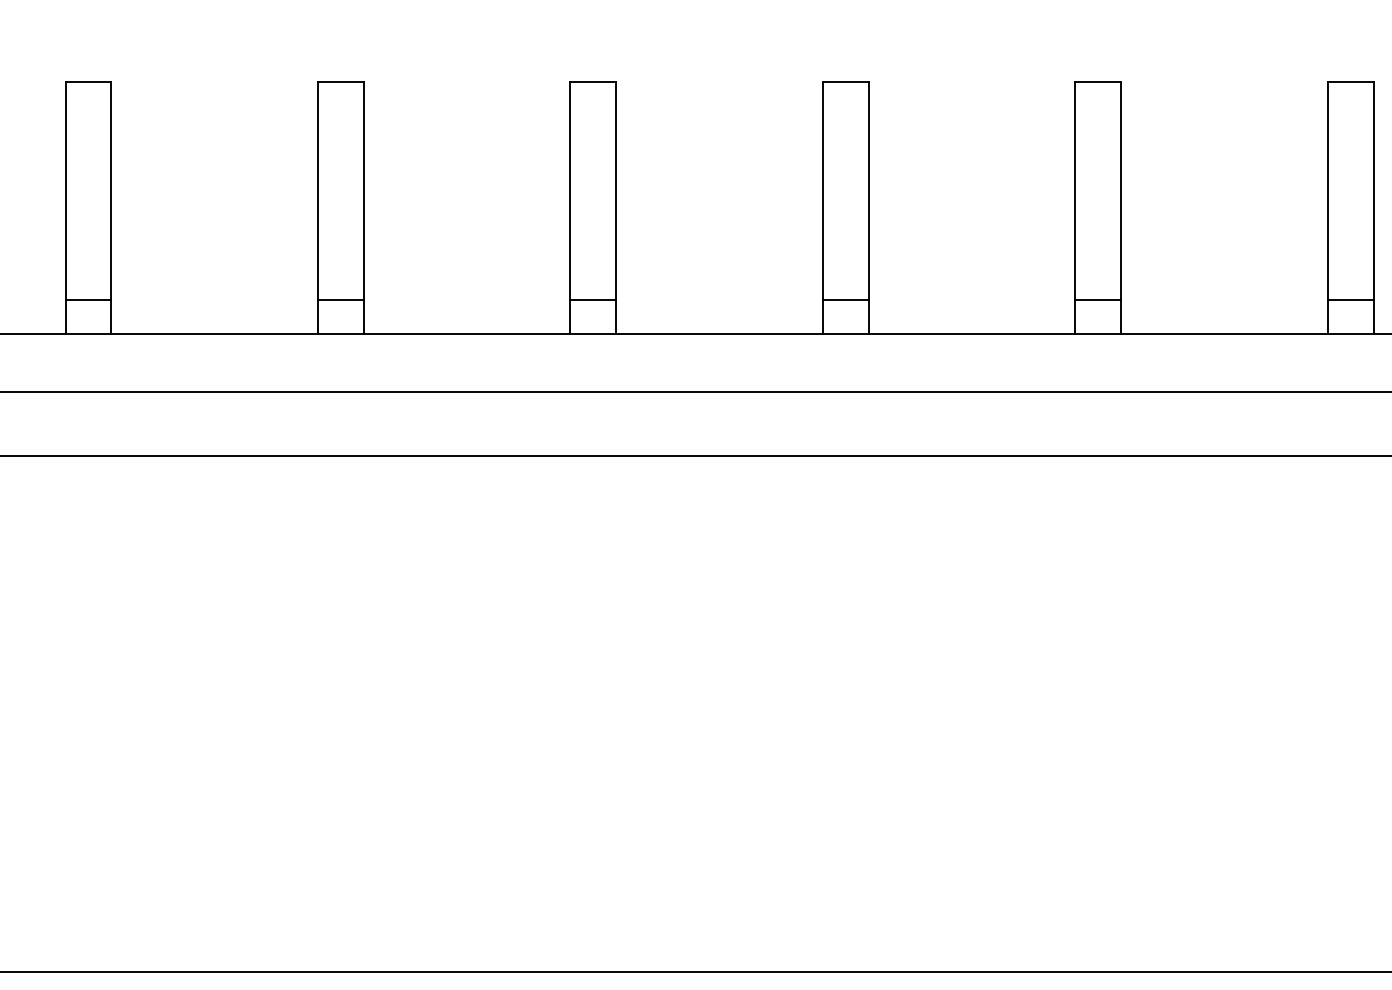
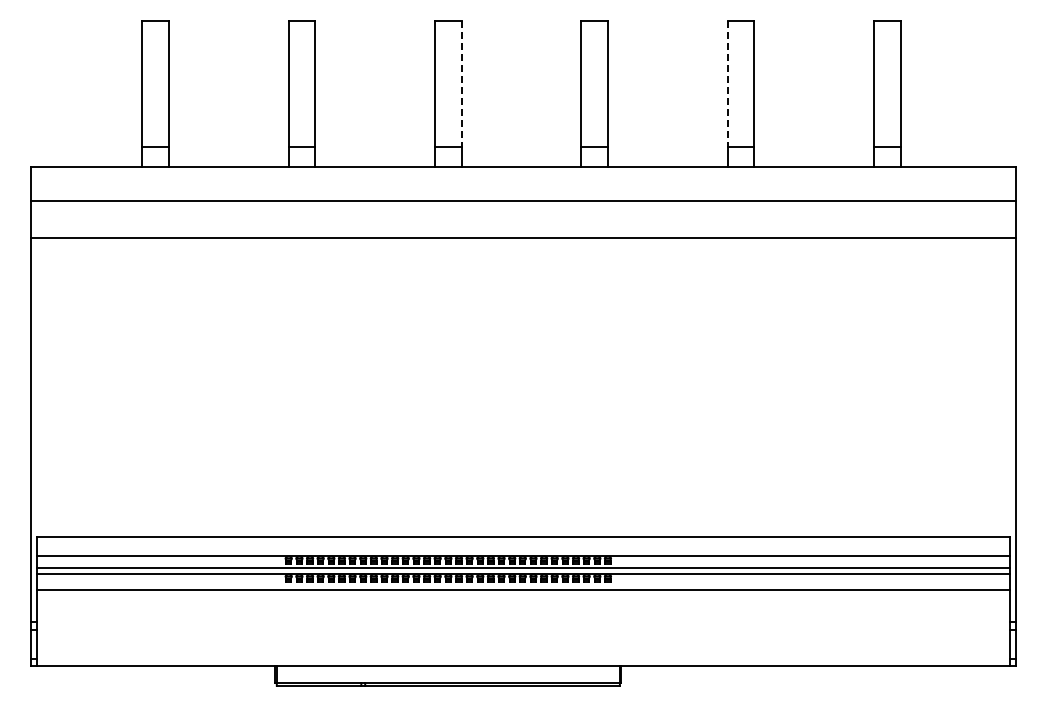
line: (615, 191) -> (461, 84), solid -> dashed
line: (1074, 191) -> (727, 84), solid -> dashed

